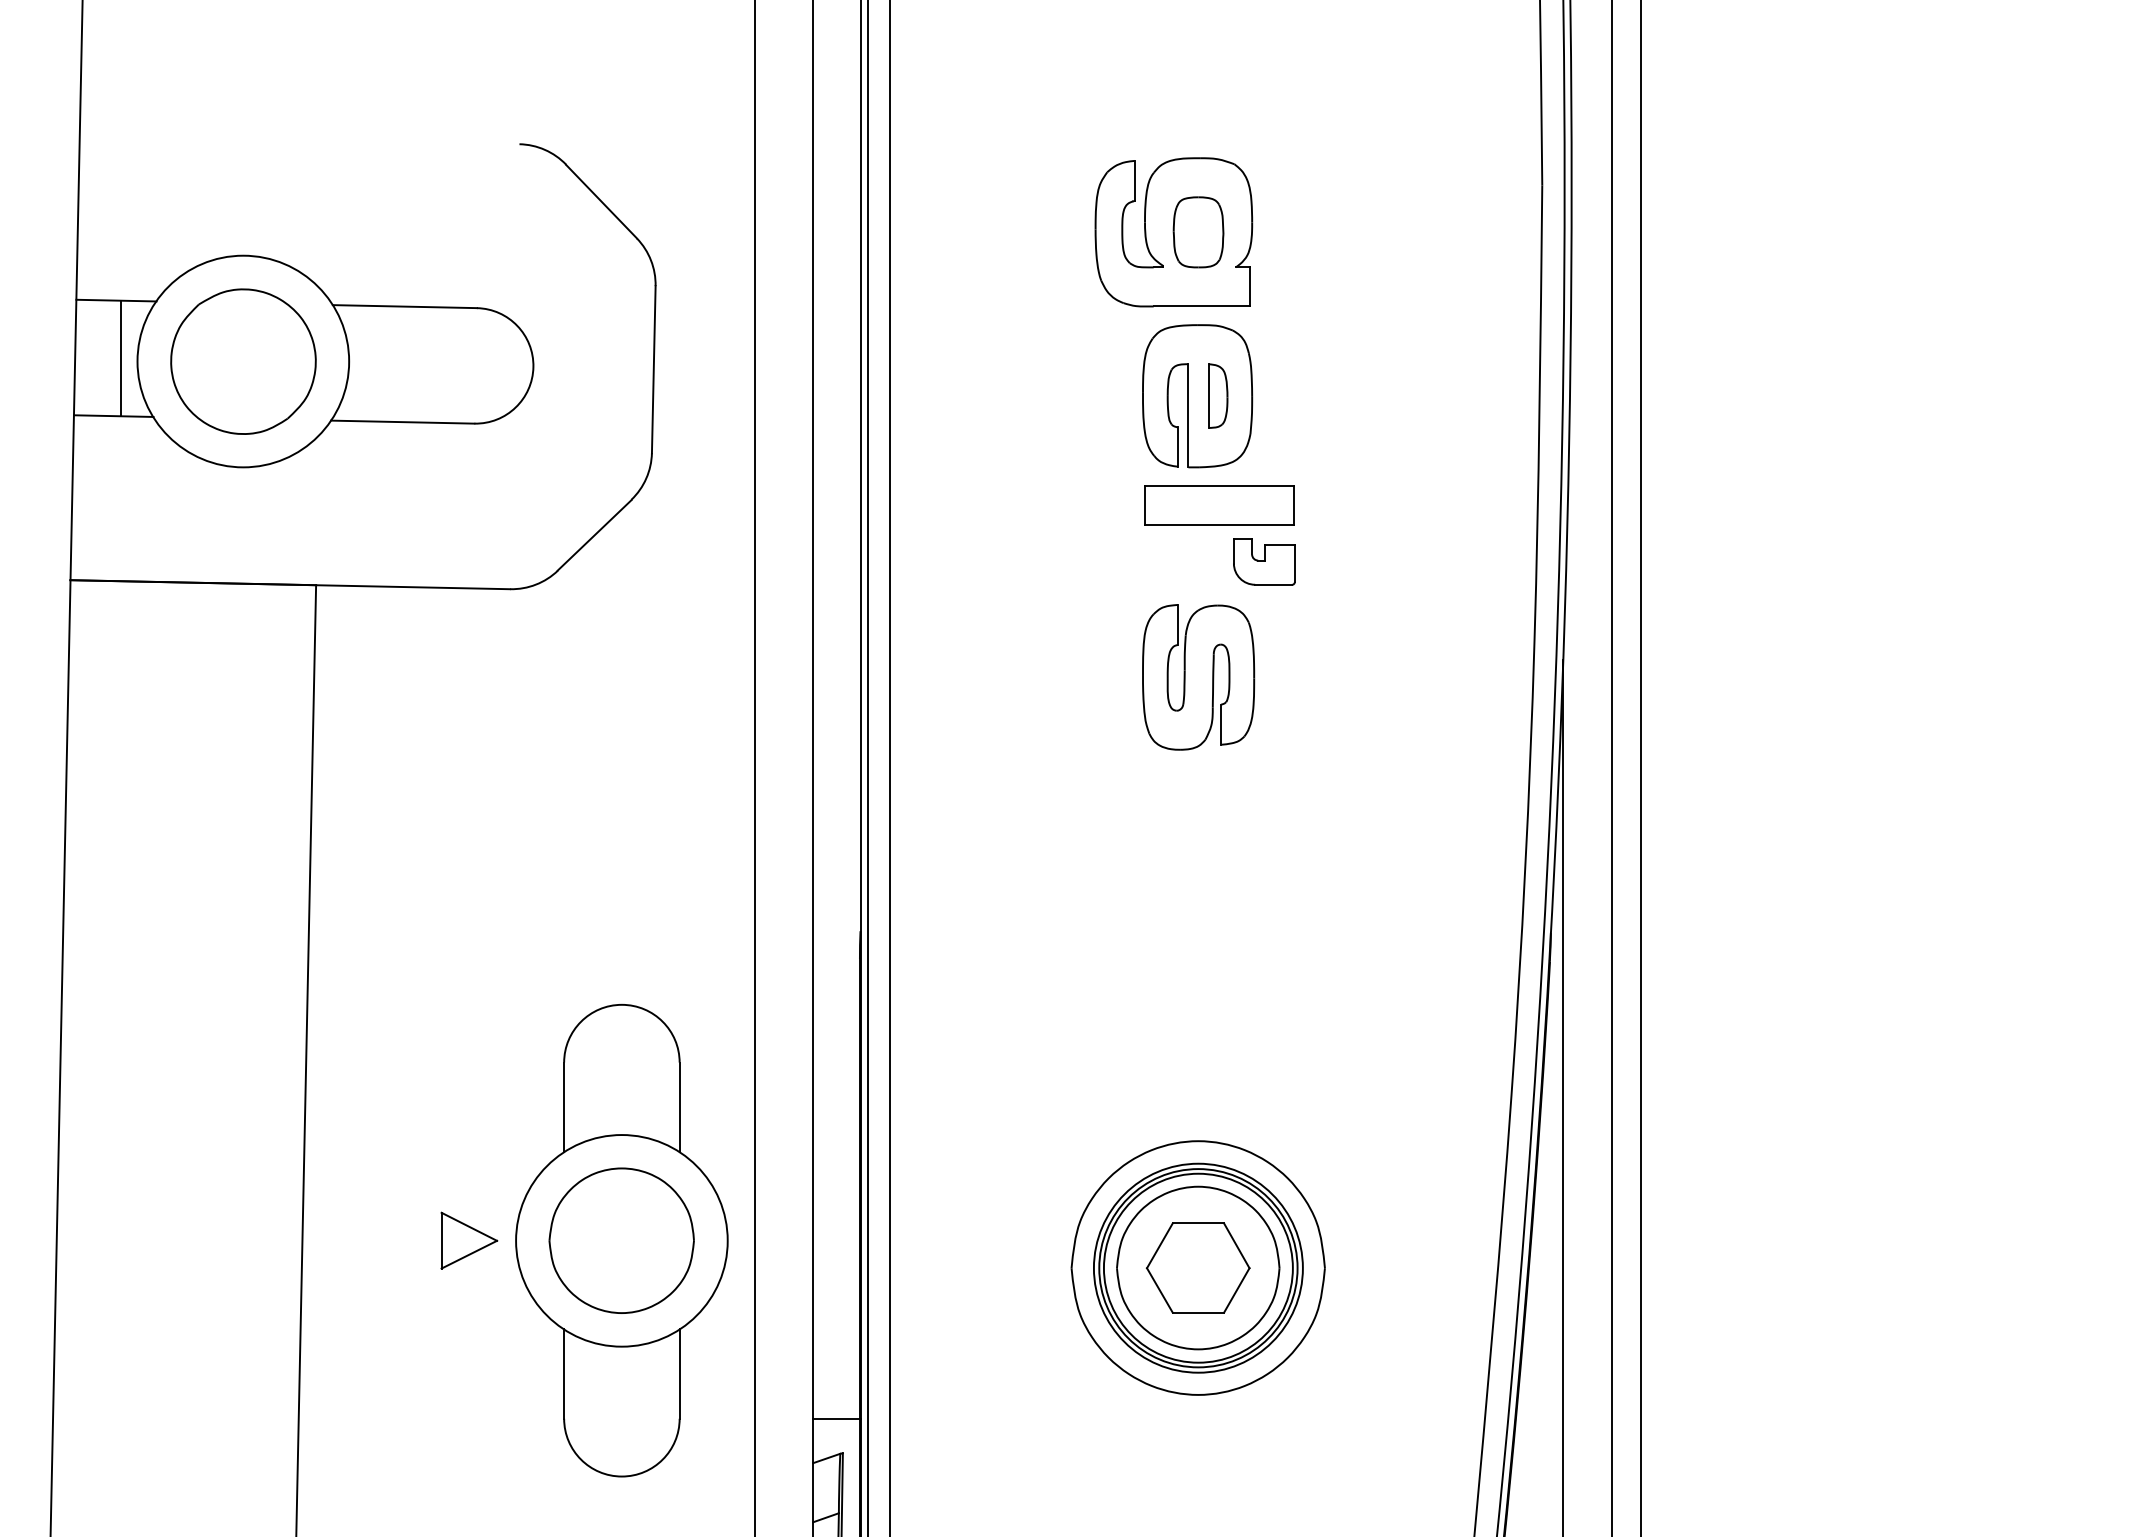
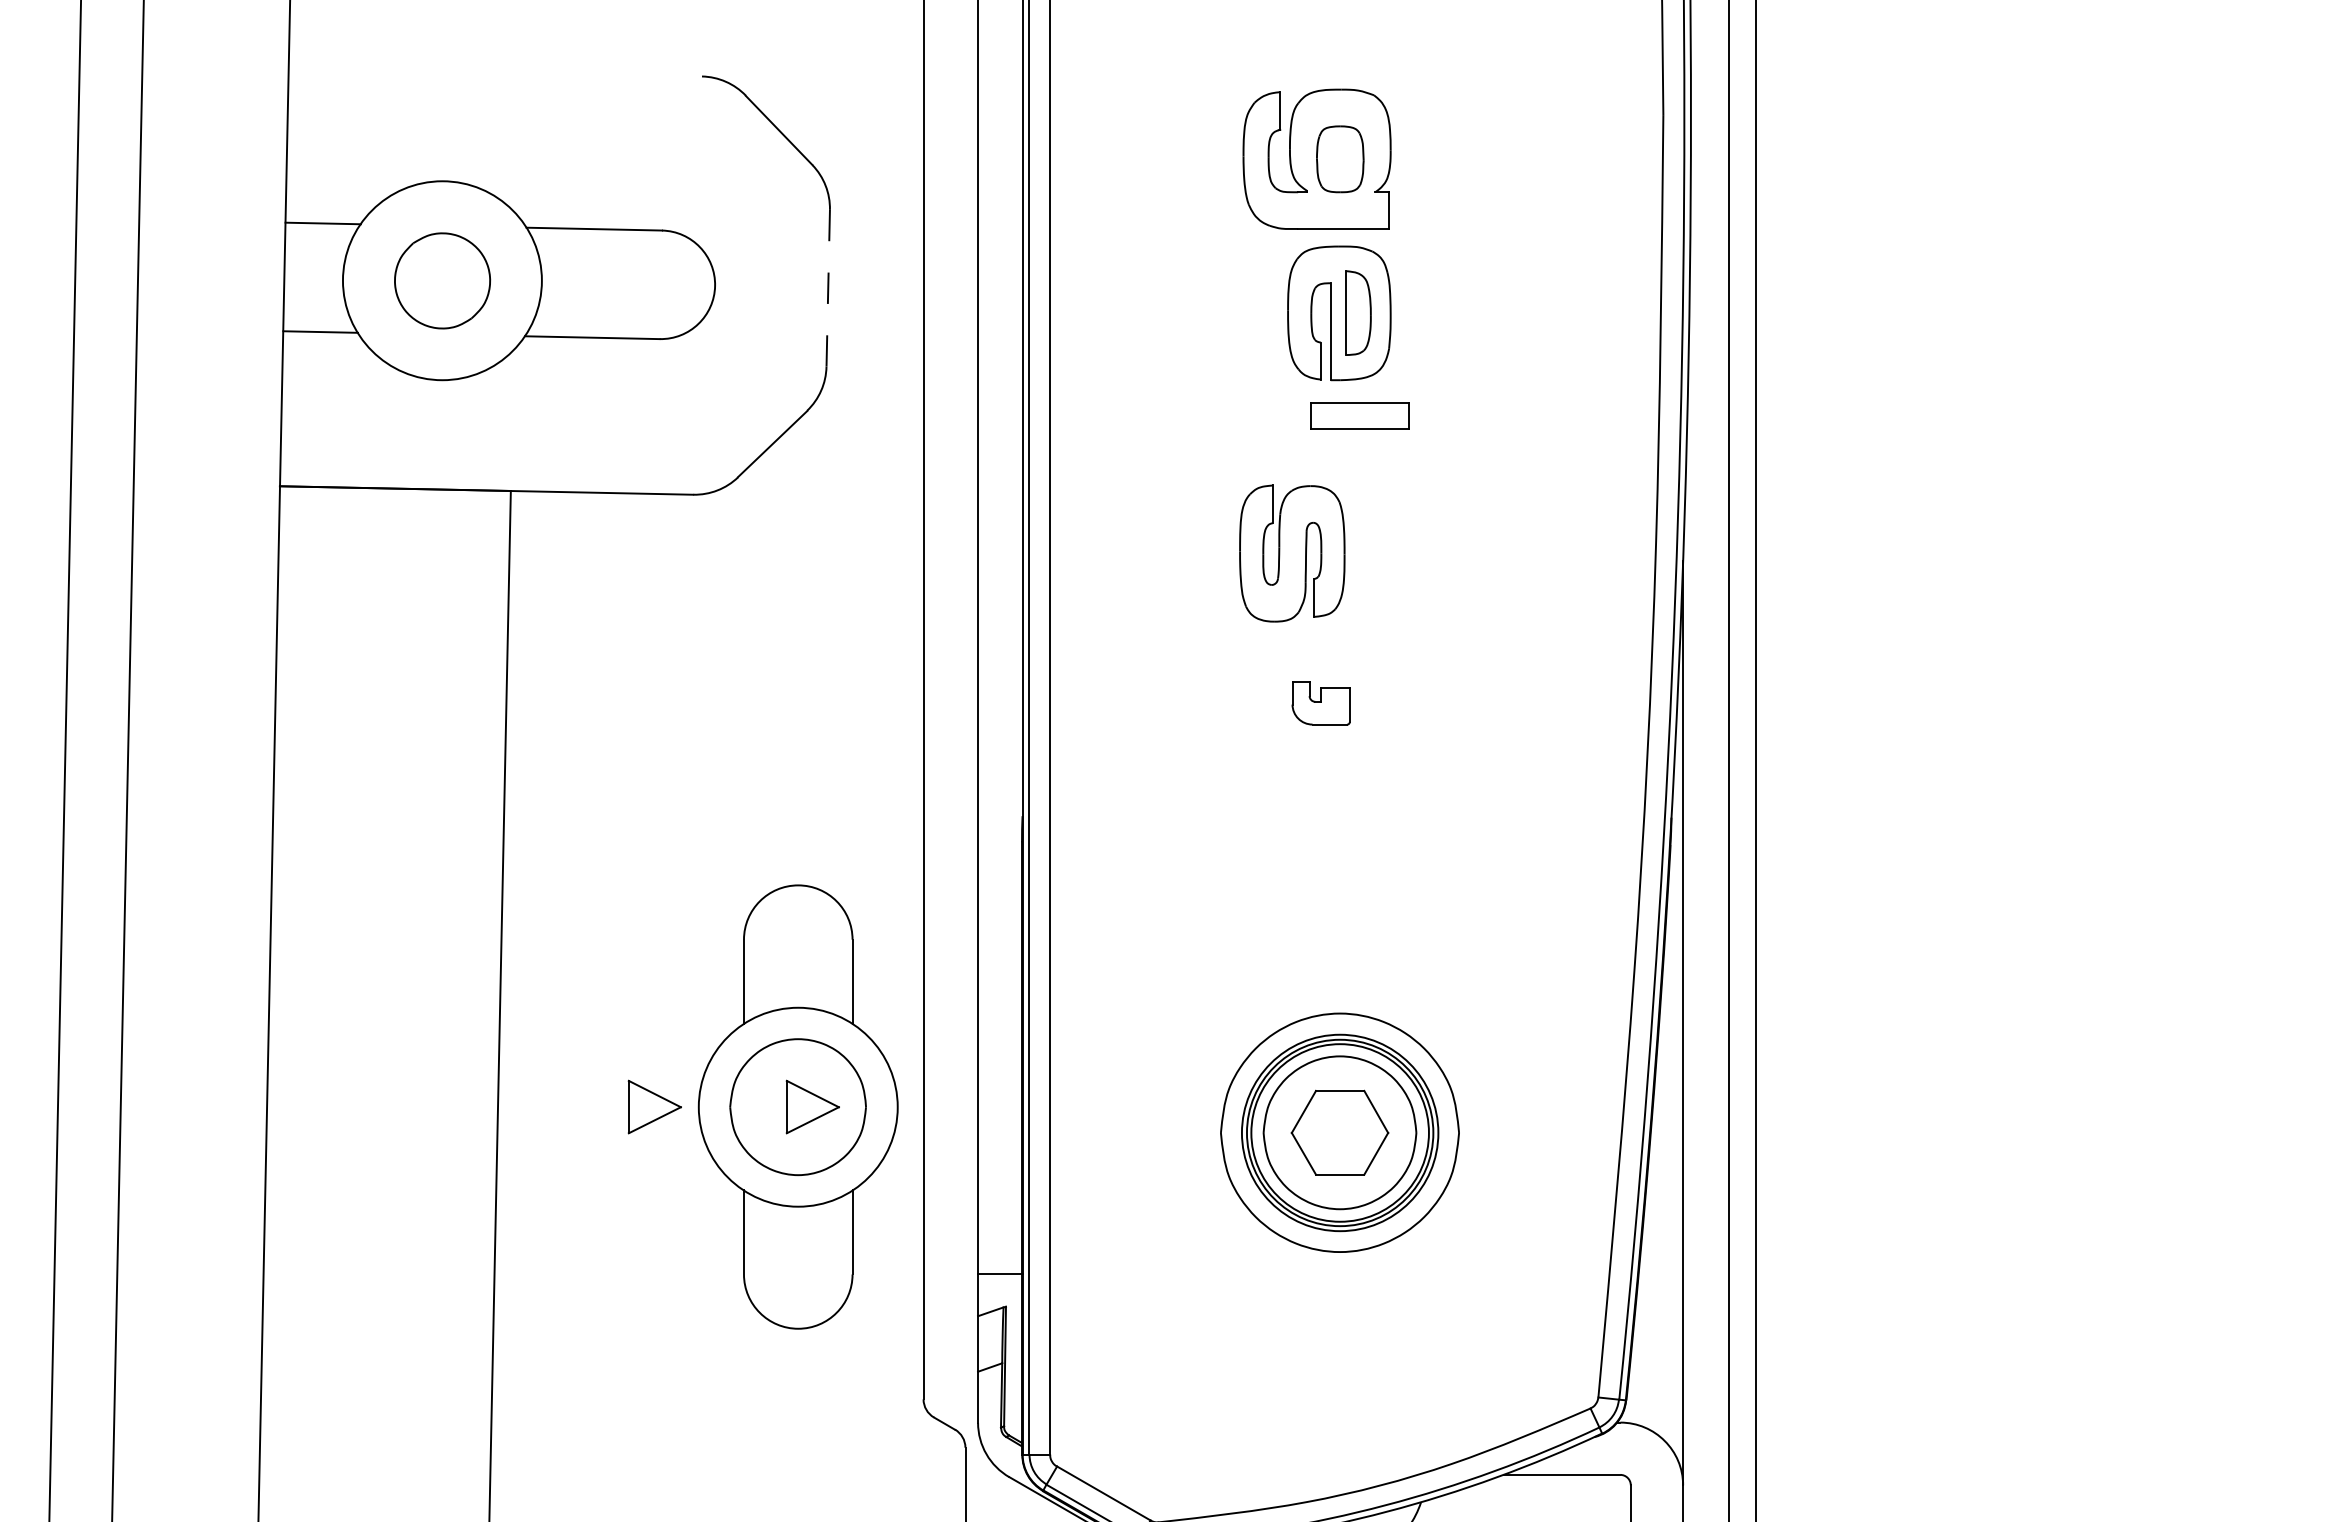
line: (121, 358) -> (327, 277), removed
part: (243, 361) -> (442, 280), size x0.7
line: (654, 369) -> (828, 288), solid -> dashed
part: (1217, 396) -> (1358, 313), size x1.4
part: (1218, 504) -> (1359, 415), size x0.7
part: (1263, 562) -> (1320, 703), moved
part: (1198, 677) -> (1292, 553), moved
part: (637, 1240) -> (812, 1106), added

